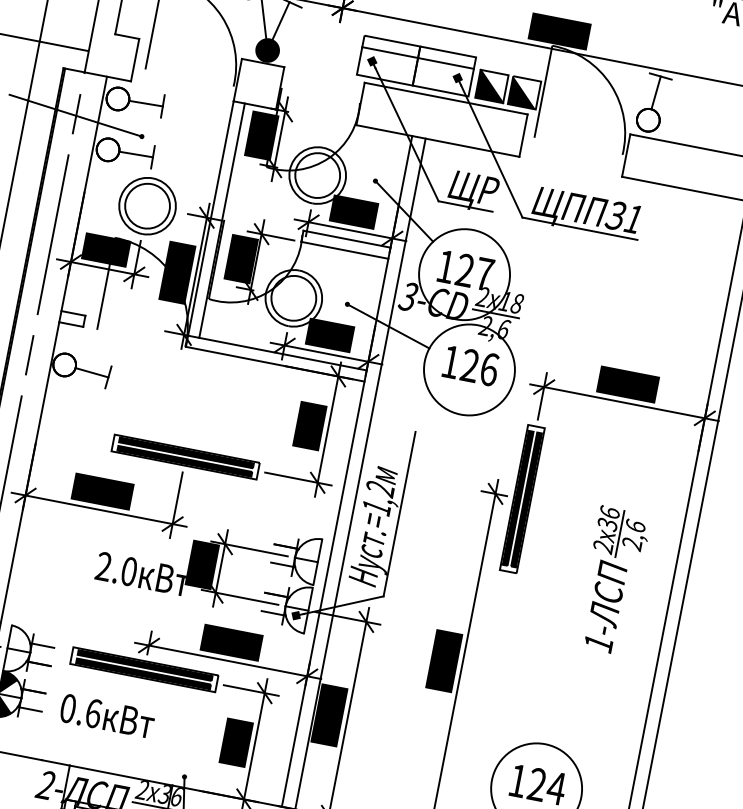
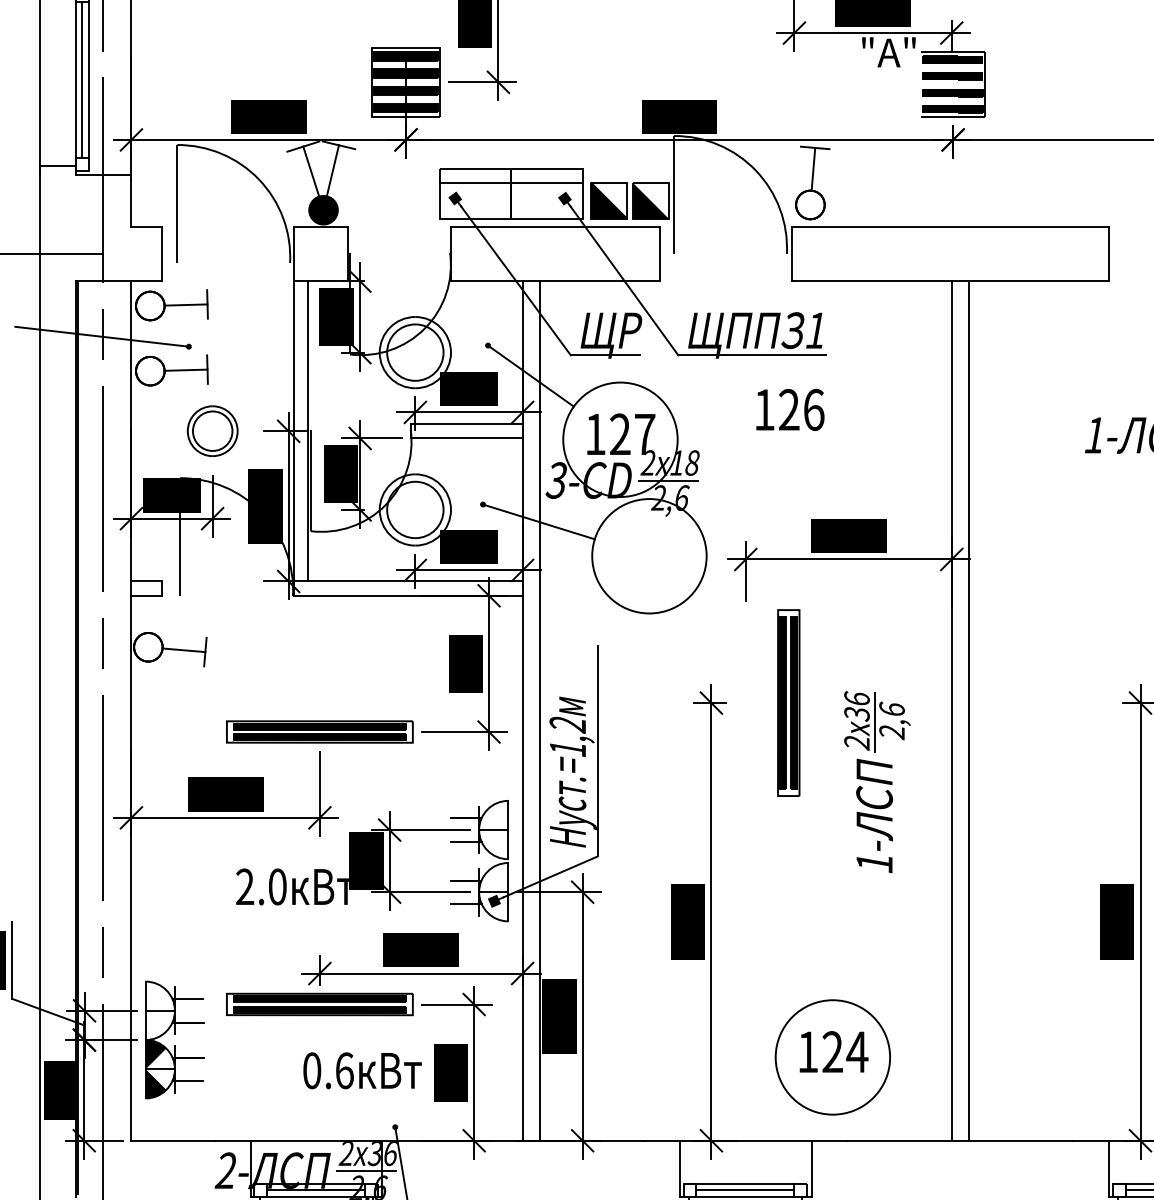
part: (147, 205) -> (212, 430), size x0.7
text: (471, 365) -> (790, 409), moved
part: (522, 498) -> (788, 702), moved
text: (107, 716) -> (362, 1070), moved

